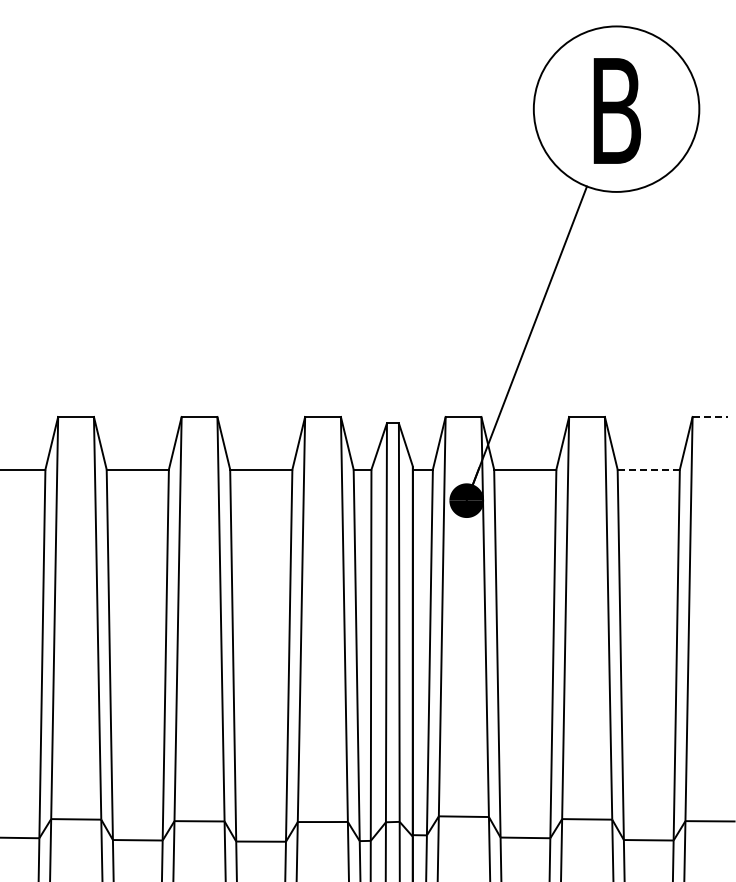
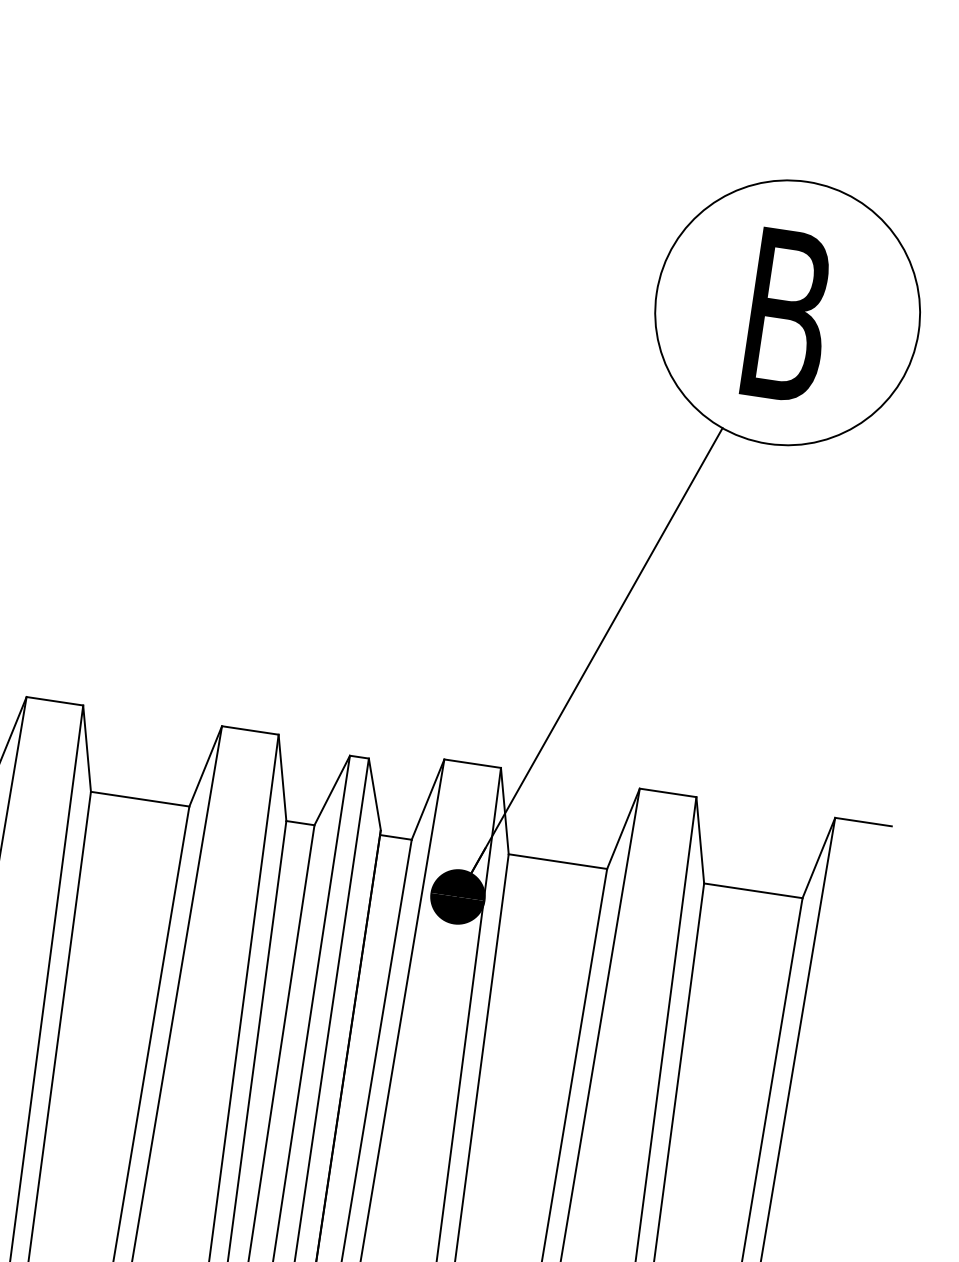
line: (710, 416) -> (863, 821), dashed -> solid
line: (649, 469) -> (754, 890), dashed -> solid

